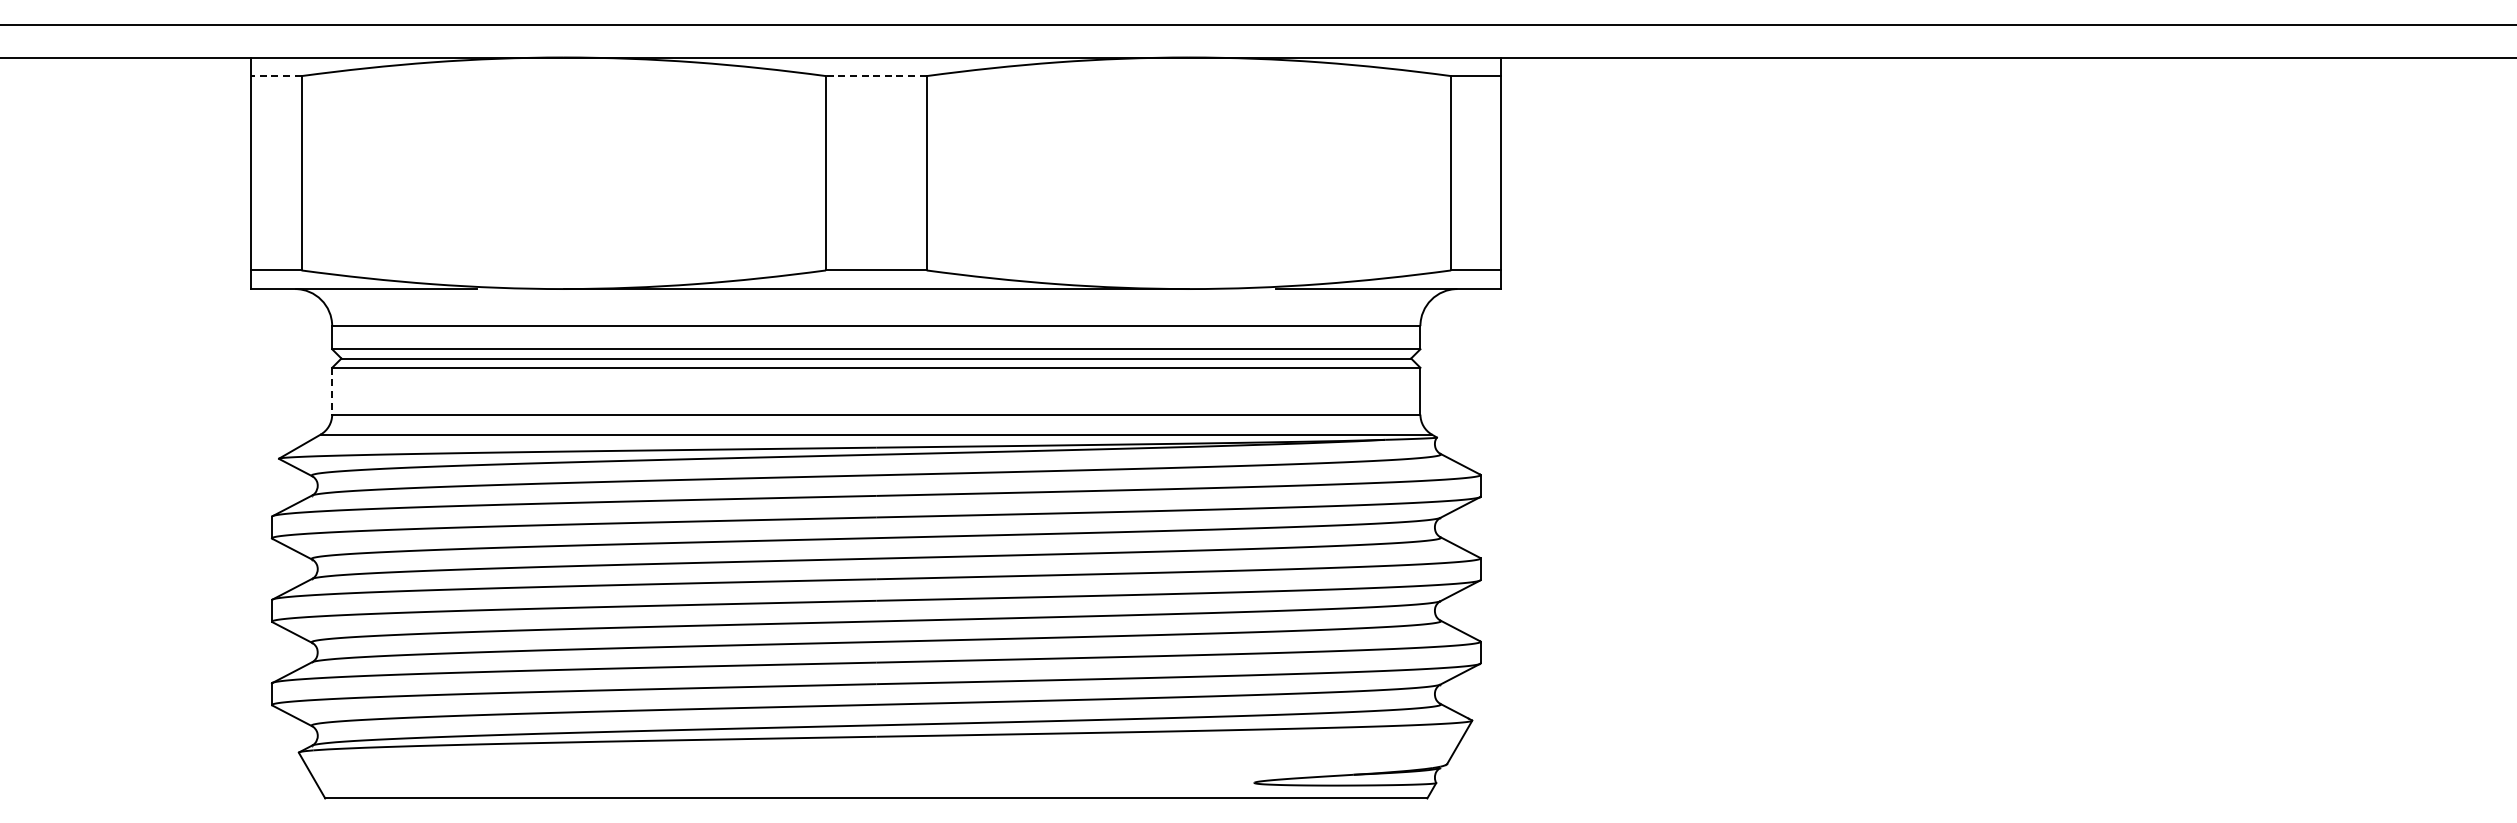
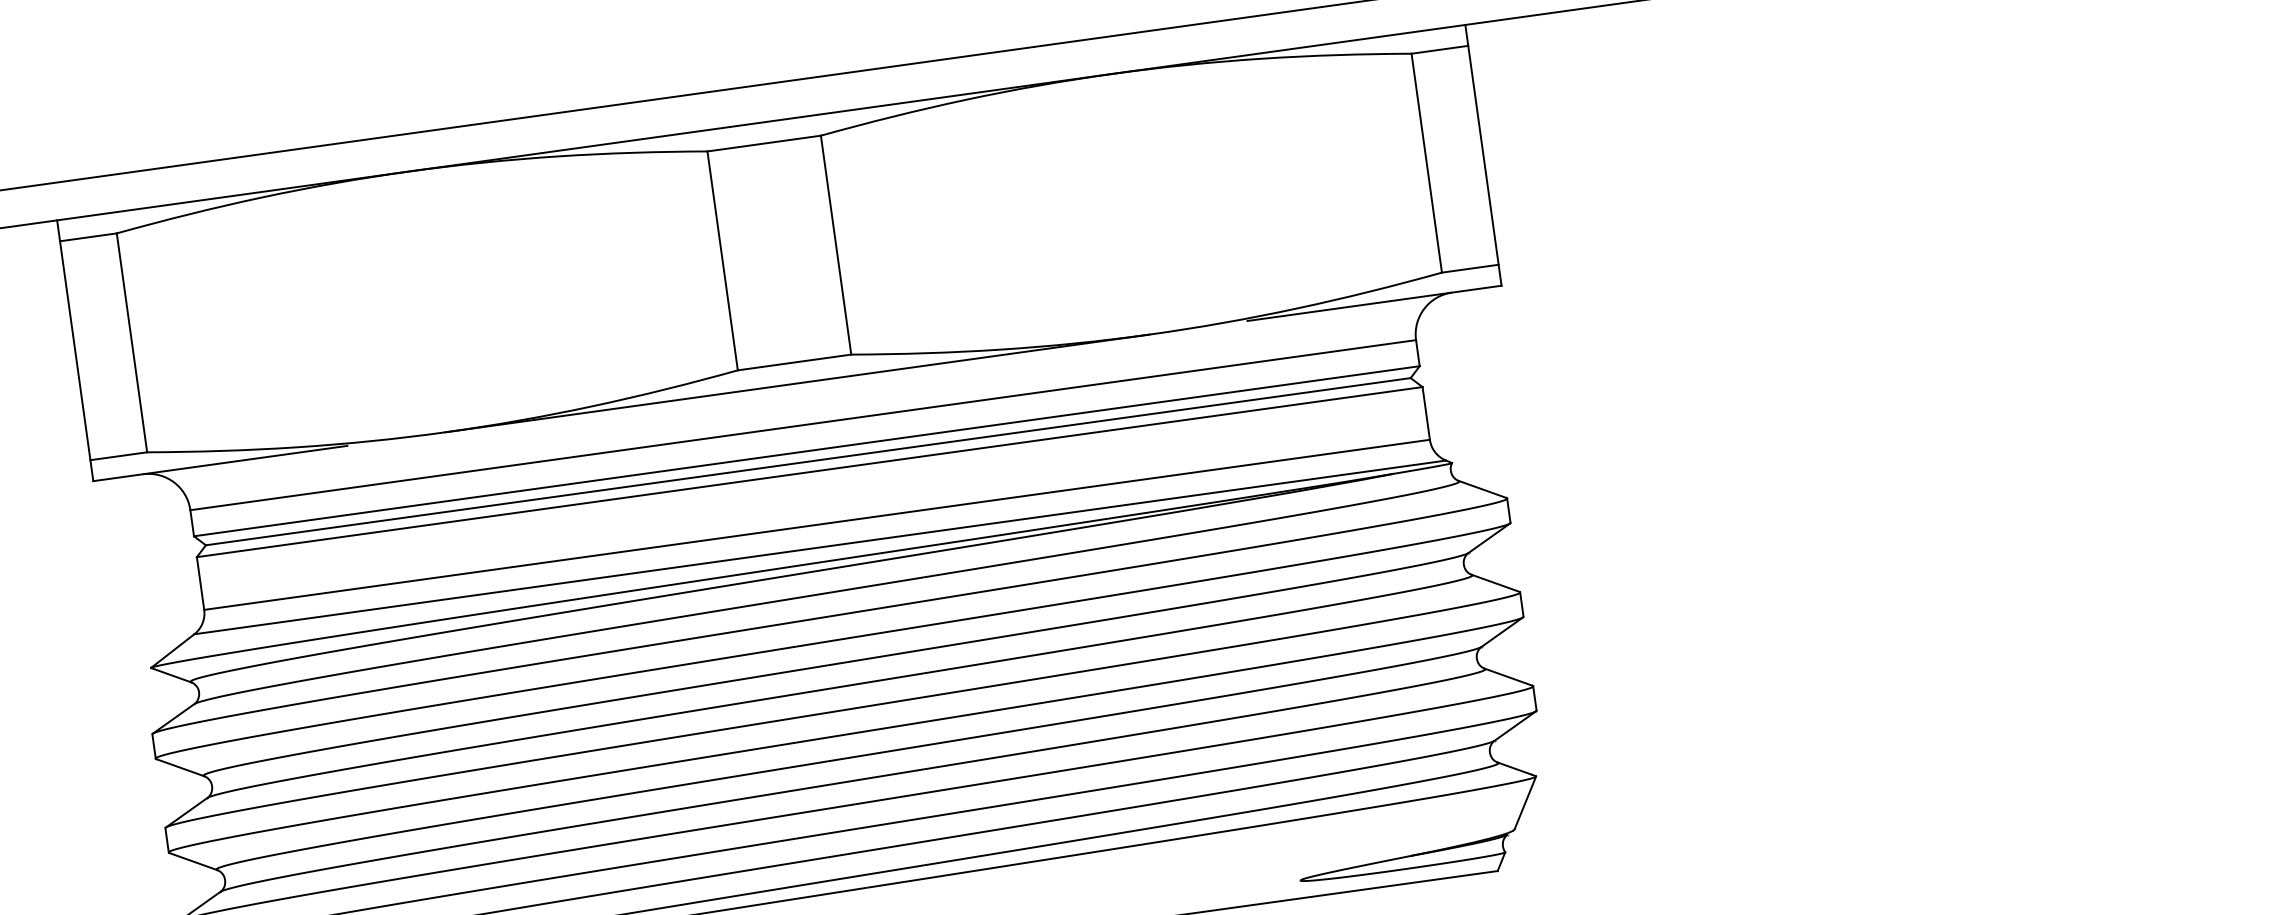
line: (275, 76) -> (87, 237), dashed -> solid
line: (875, 76) -> (763, 144), dashed -> solid
line: (332, 391) -> (200, 583), dashed -> solid

